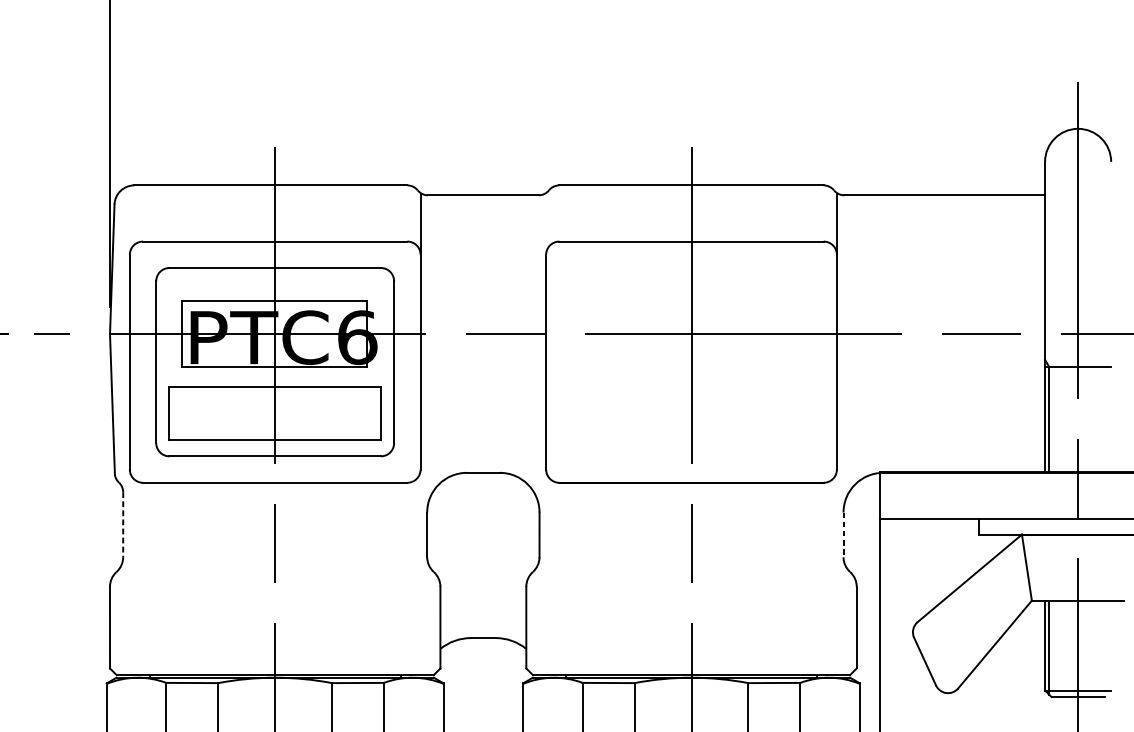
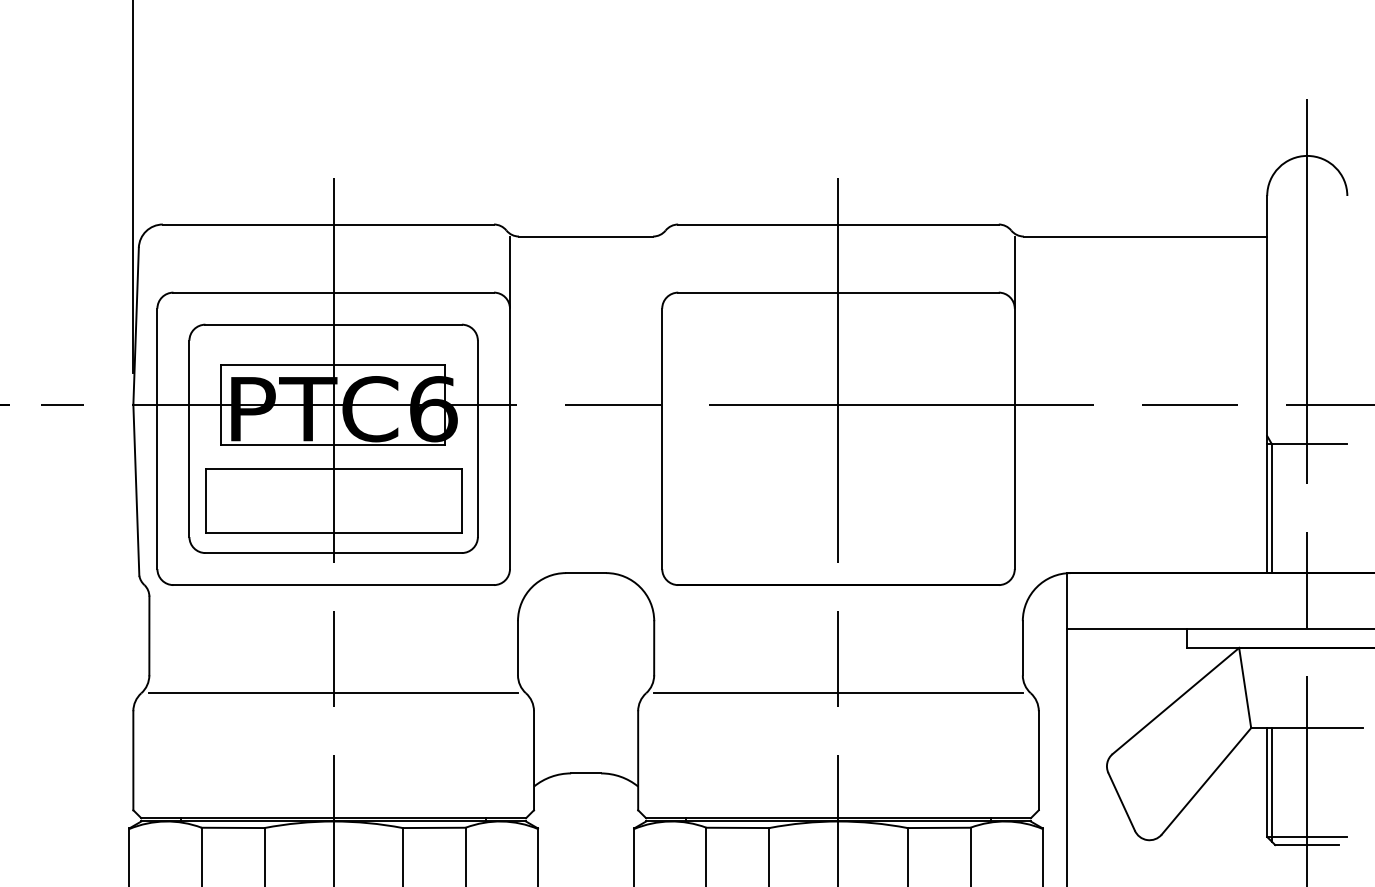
line: (123, 525) -> (149, 636), dashed -> solid
line: (843, 535) -> (1022, 648), dashed -> solid
line: (275, 572) -> (333, 693), added
line: (691, 572) -> (838, 693), added

